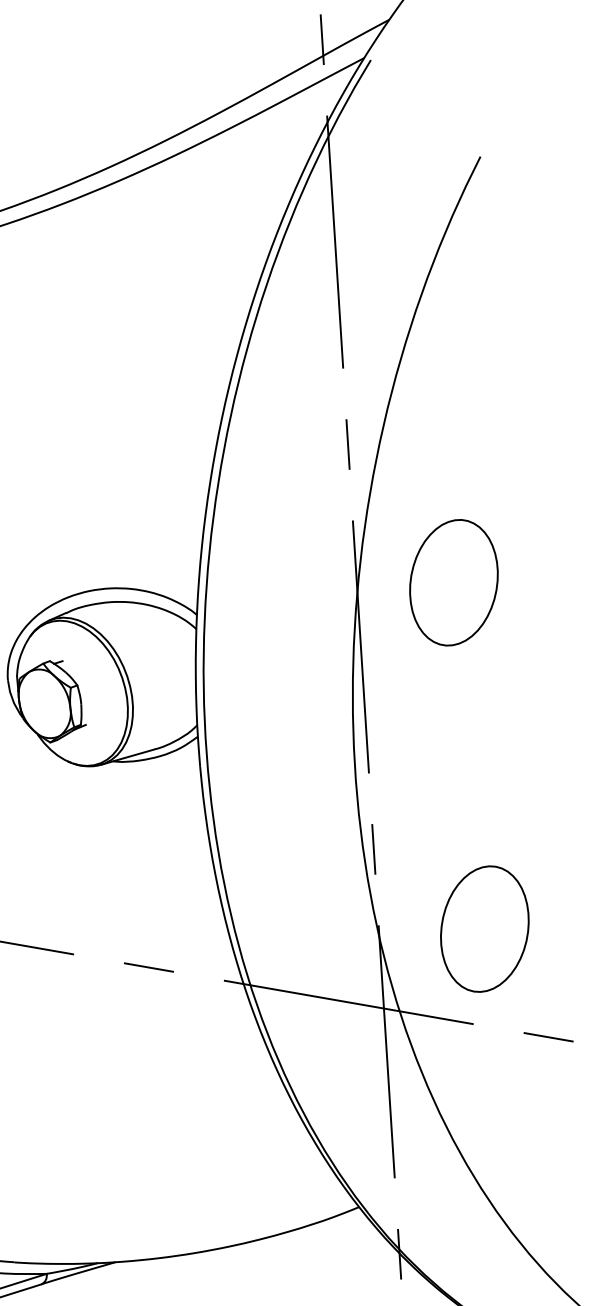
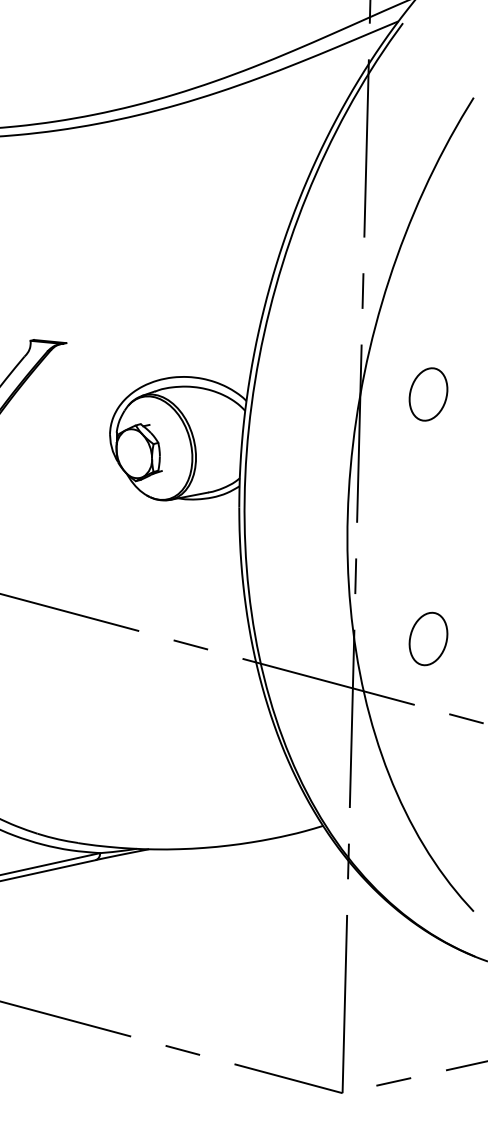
part: (453, 582) -> (428, 394), size x0.6
part: (484, 928) -> (428, 638), size x0.6

